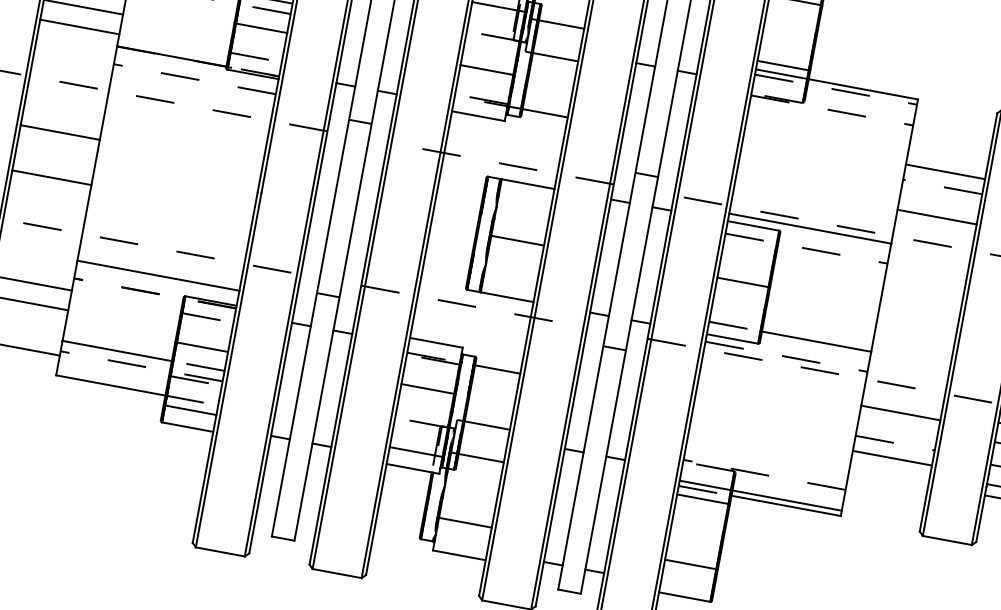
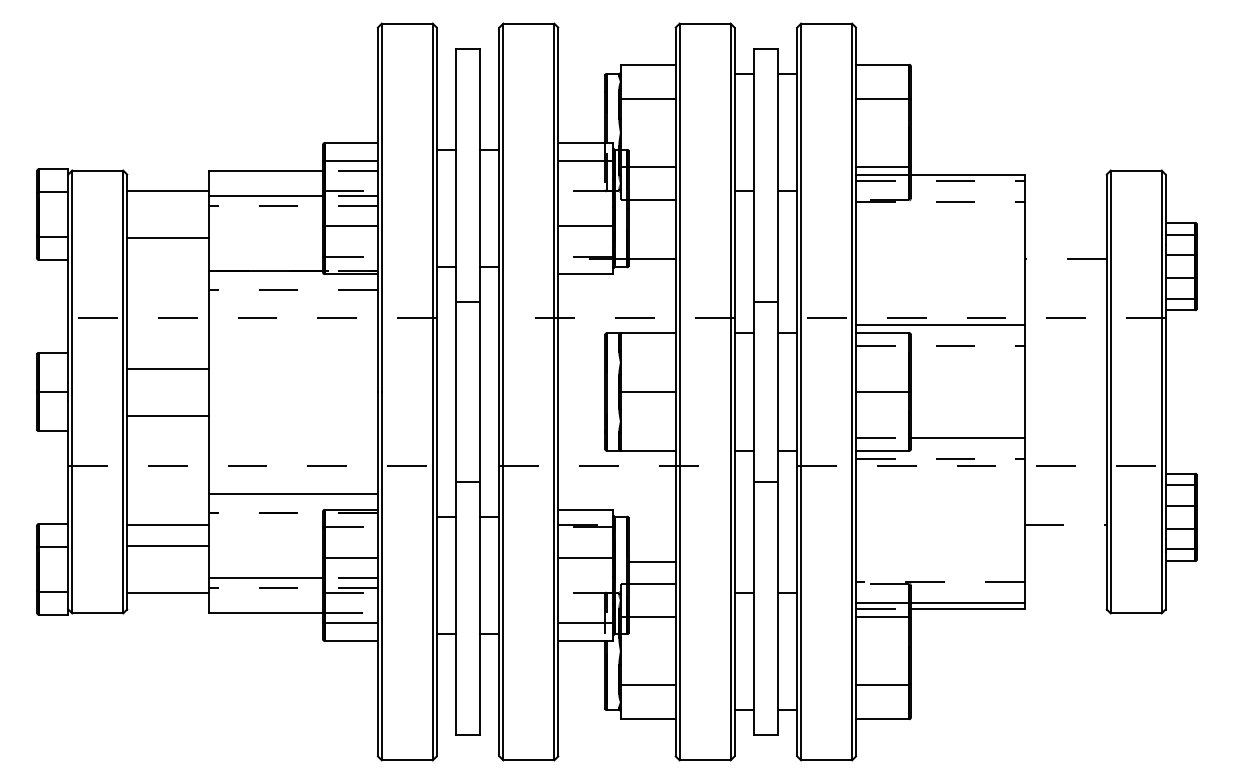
line: (80, 26) -> (168, 258), removed
line: (945, 172) -> (1065, 243), removed
line: (936, 217) -> (1065, 290), removed
line: (496, 369) -> (651, 562), moved
line: (900, 412) -> (1065, 493), removed
line: (892, 457) -> (1065, 540), removed

